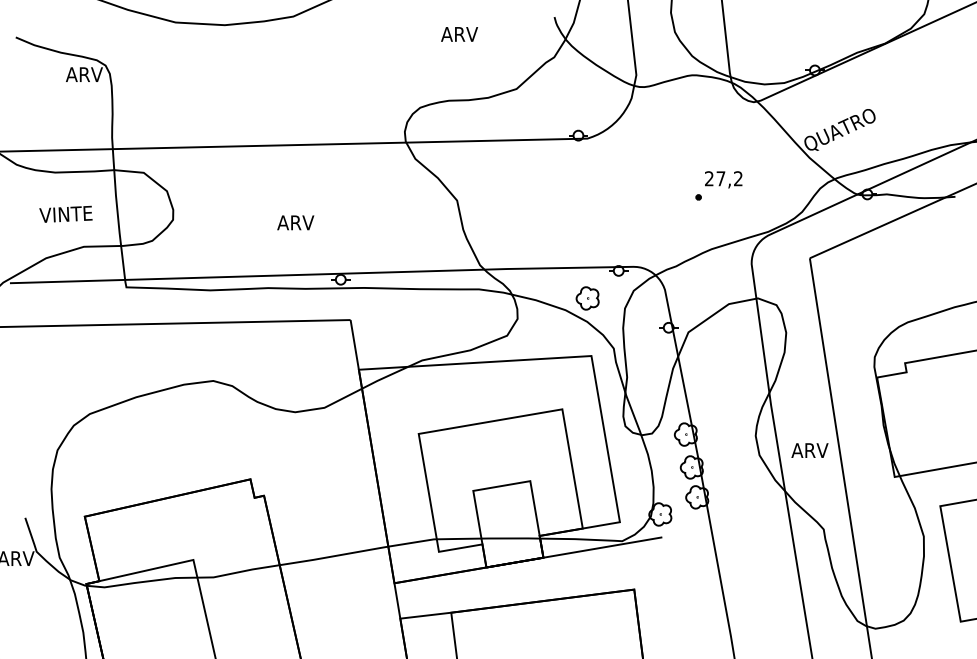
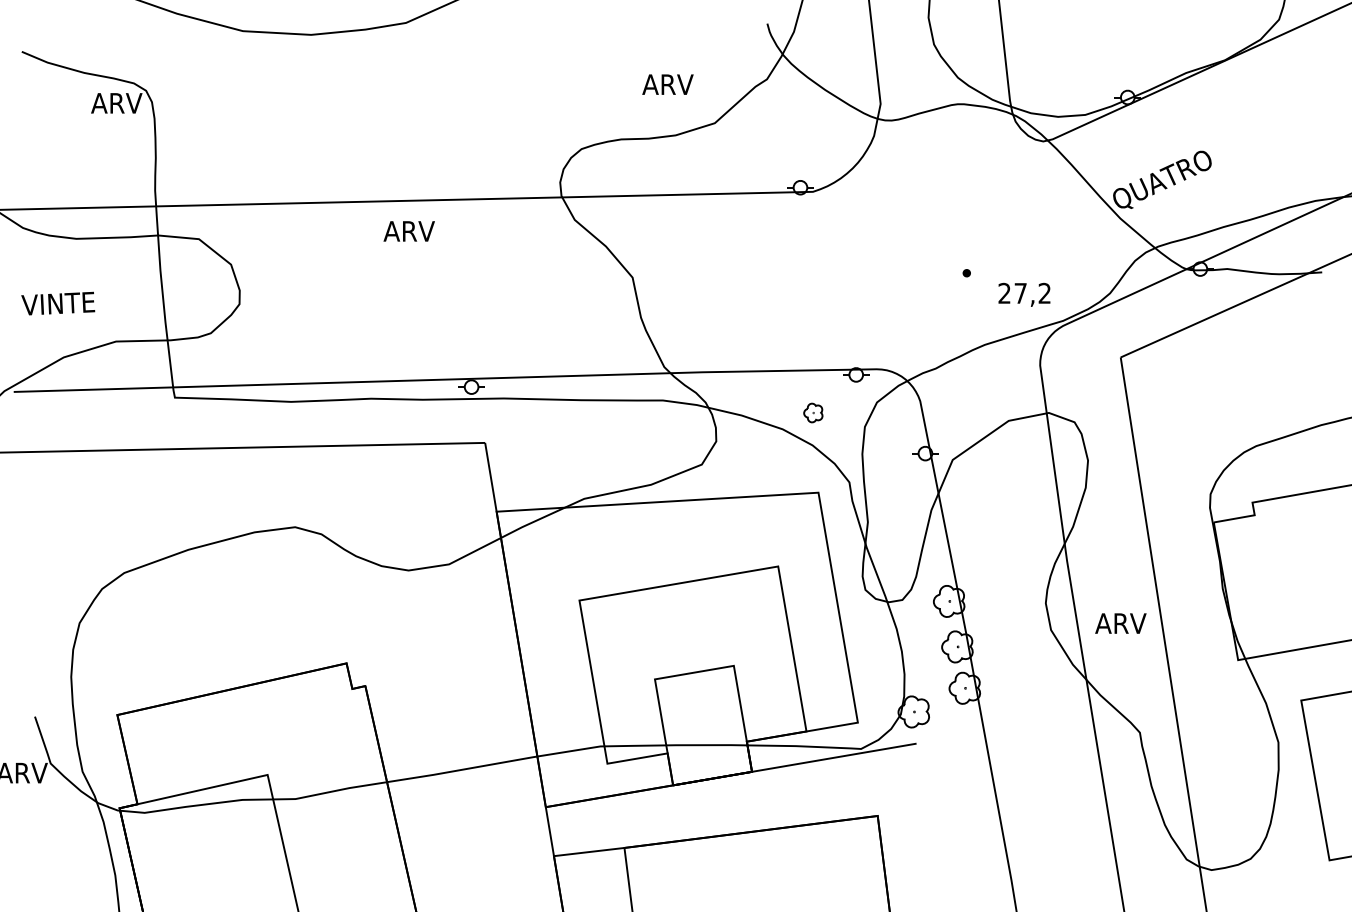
text: (459, 34) -> (667, 84), moved
text: (723, 179) -> (1024, 294), moved
text: (66, 214) -> (58, 303), moved
text: (295, 222) -> (408, 231), moved
part: (587, 298) -> (813, 412), size x0.6

